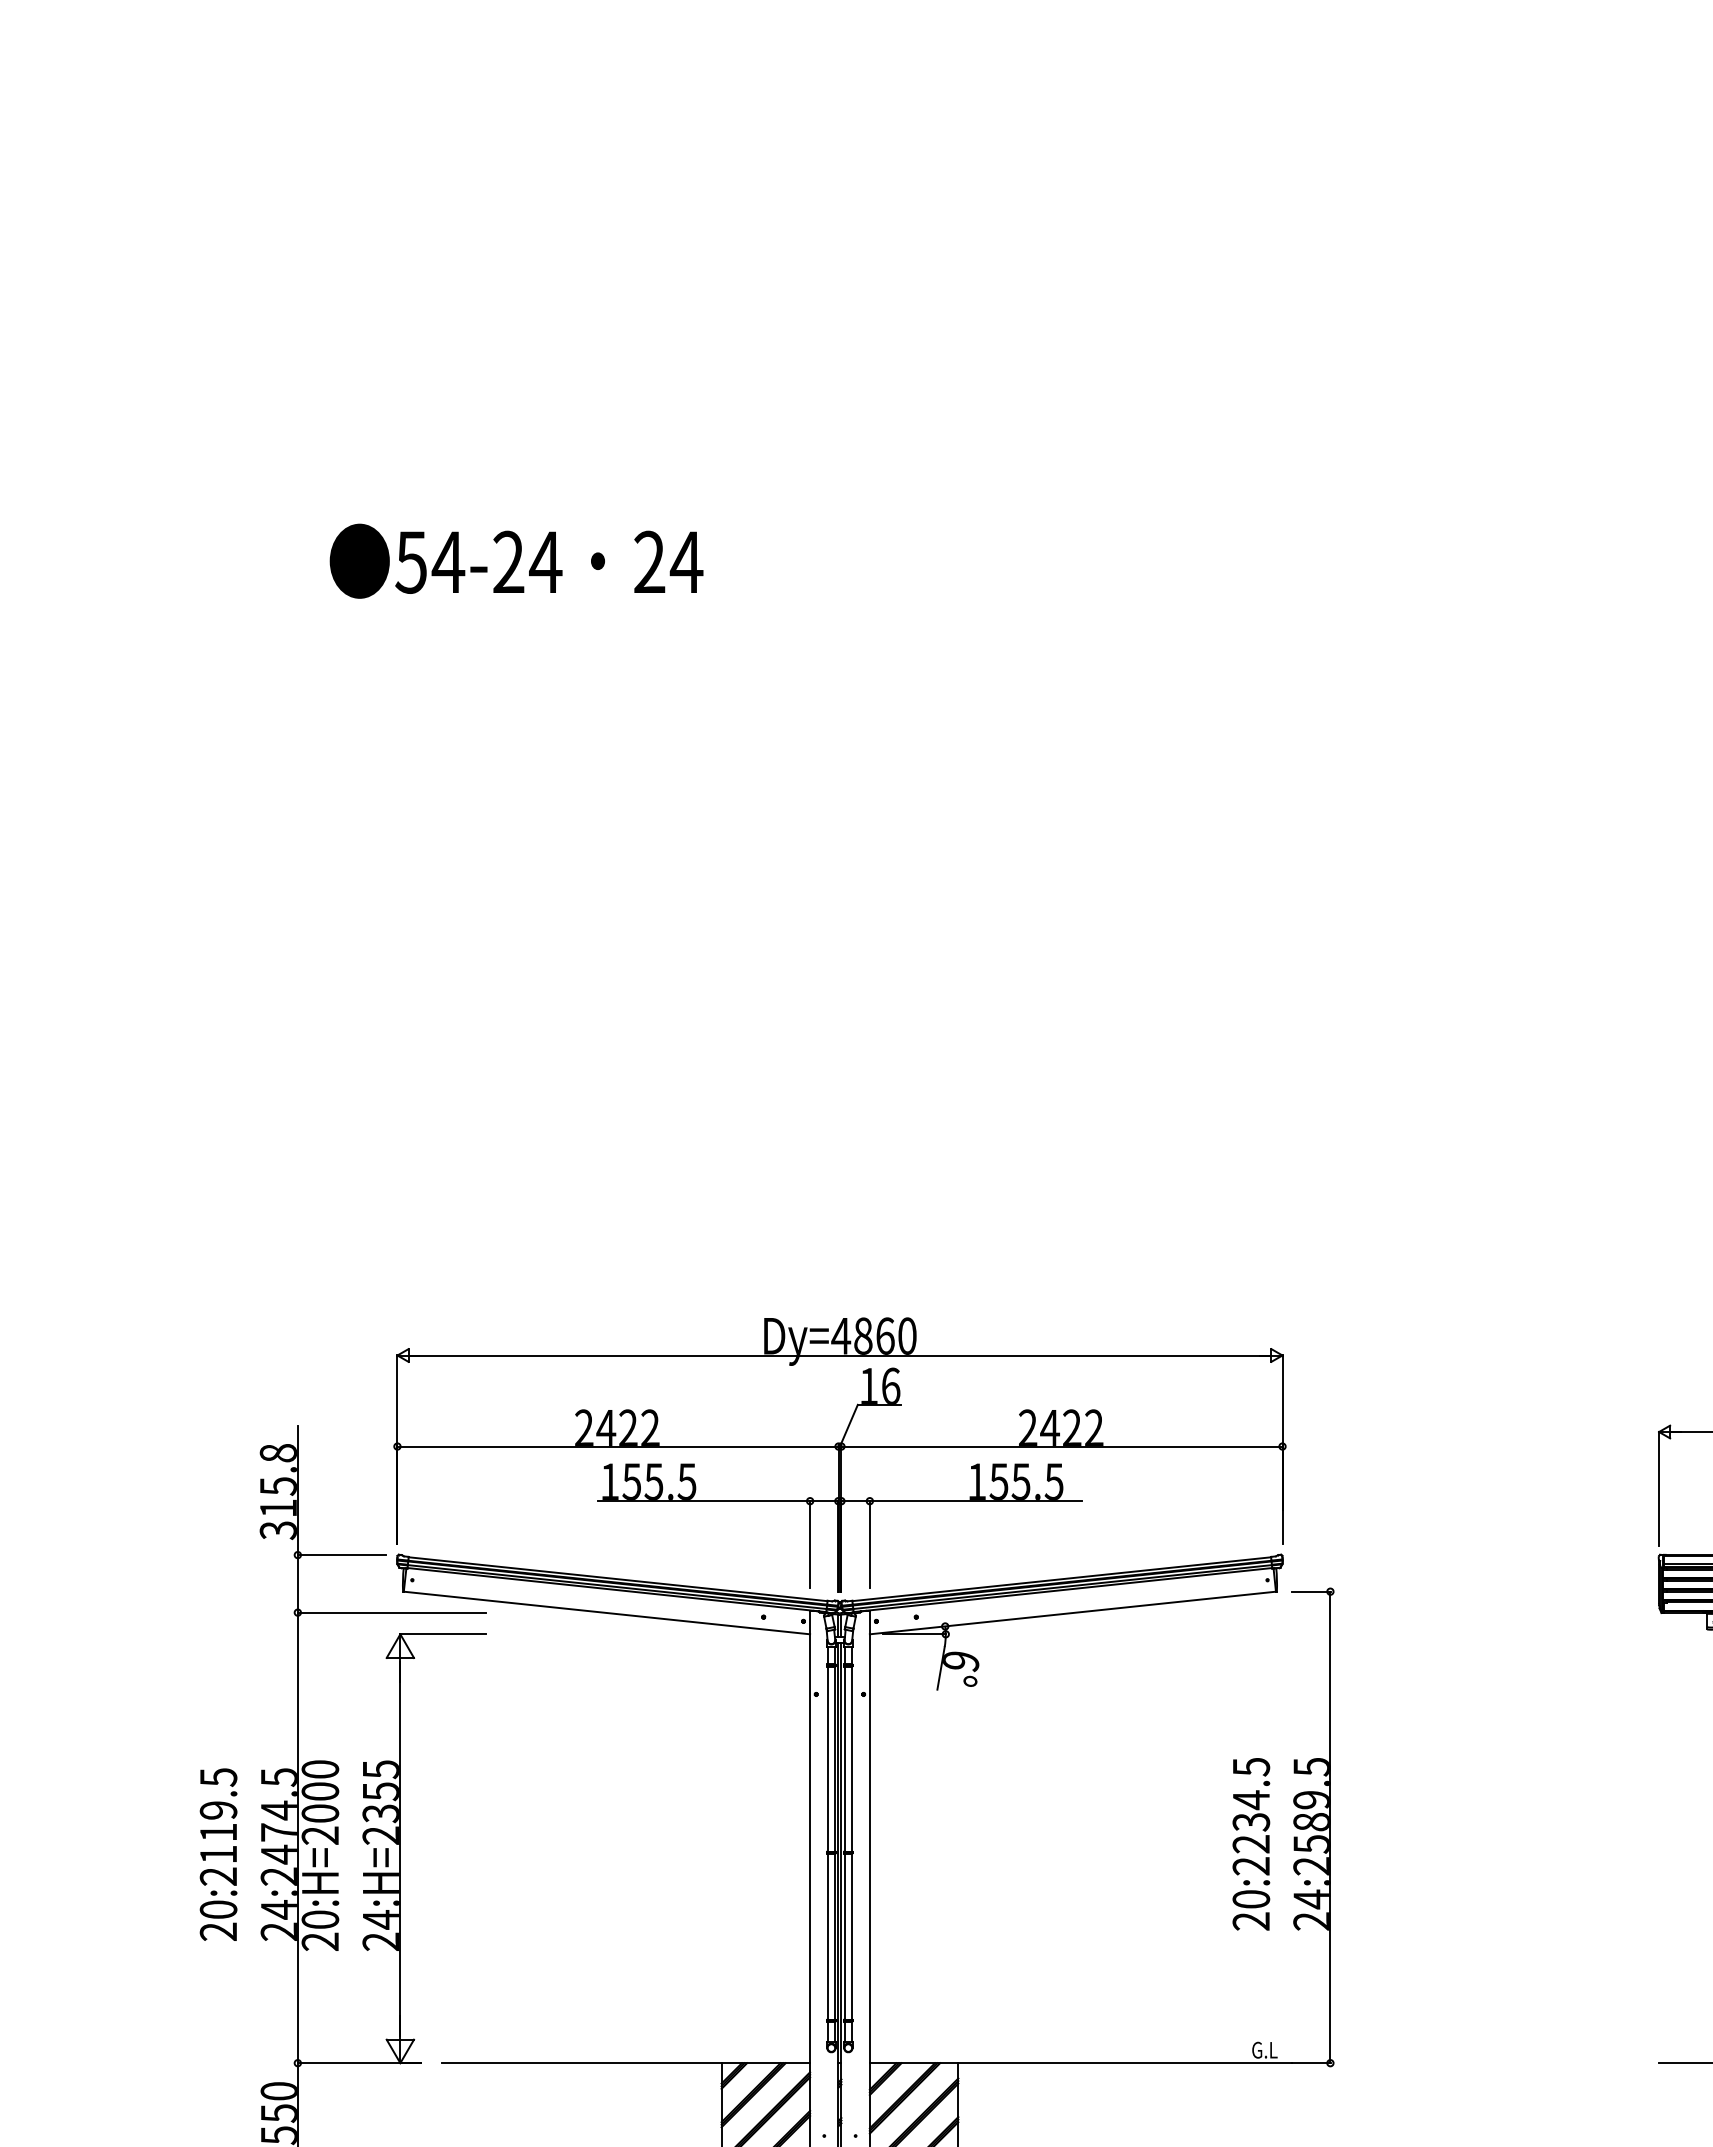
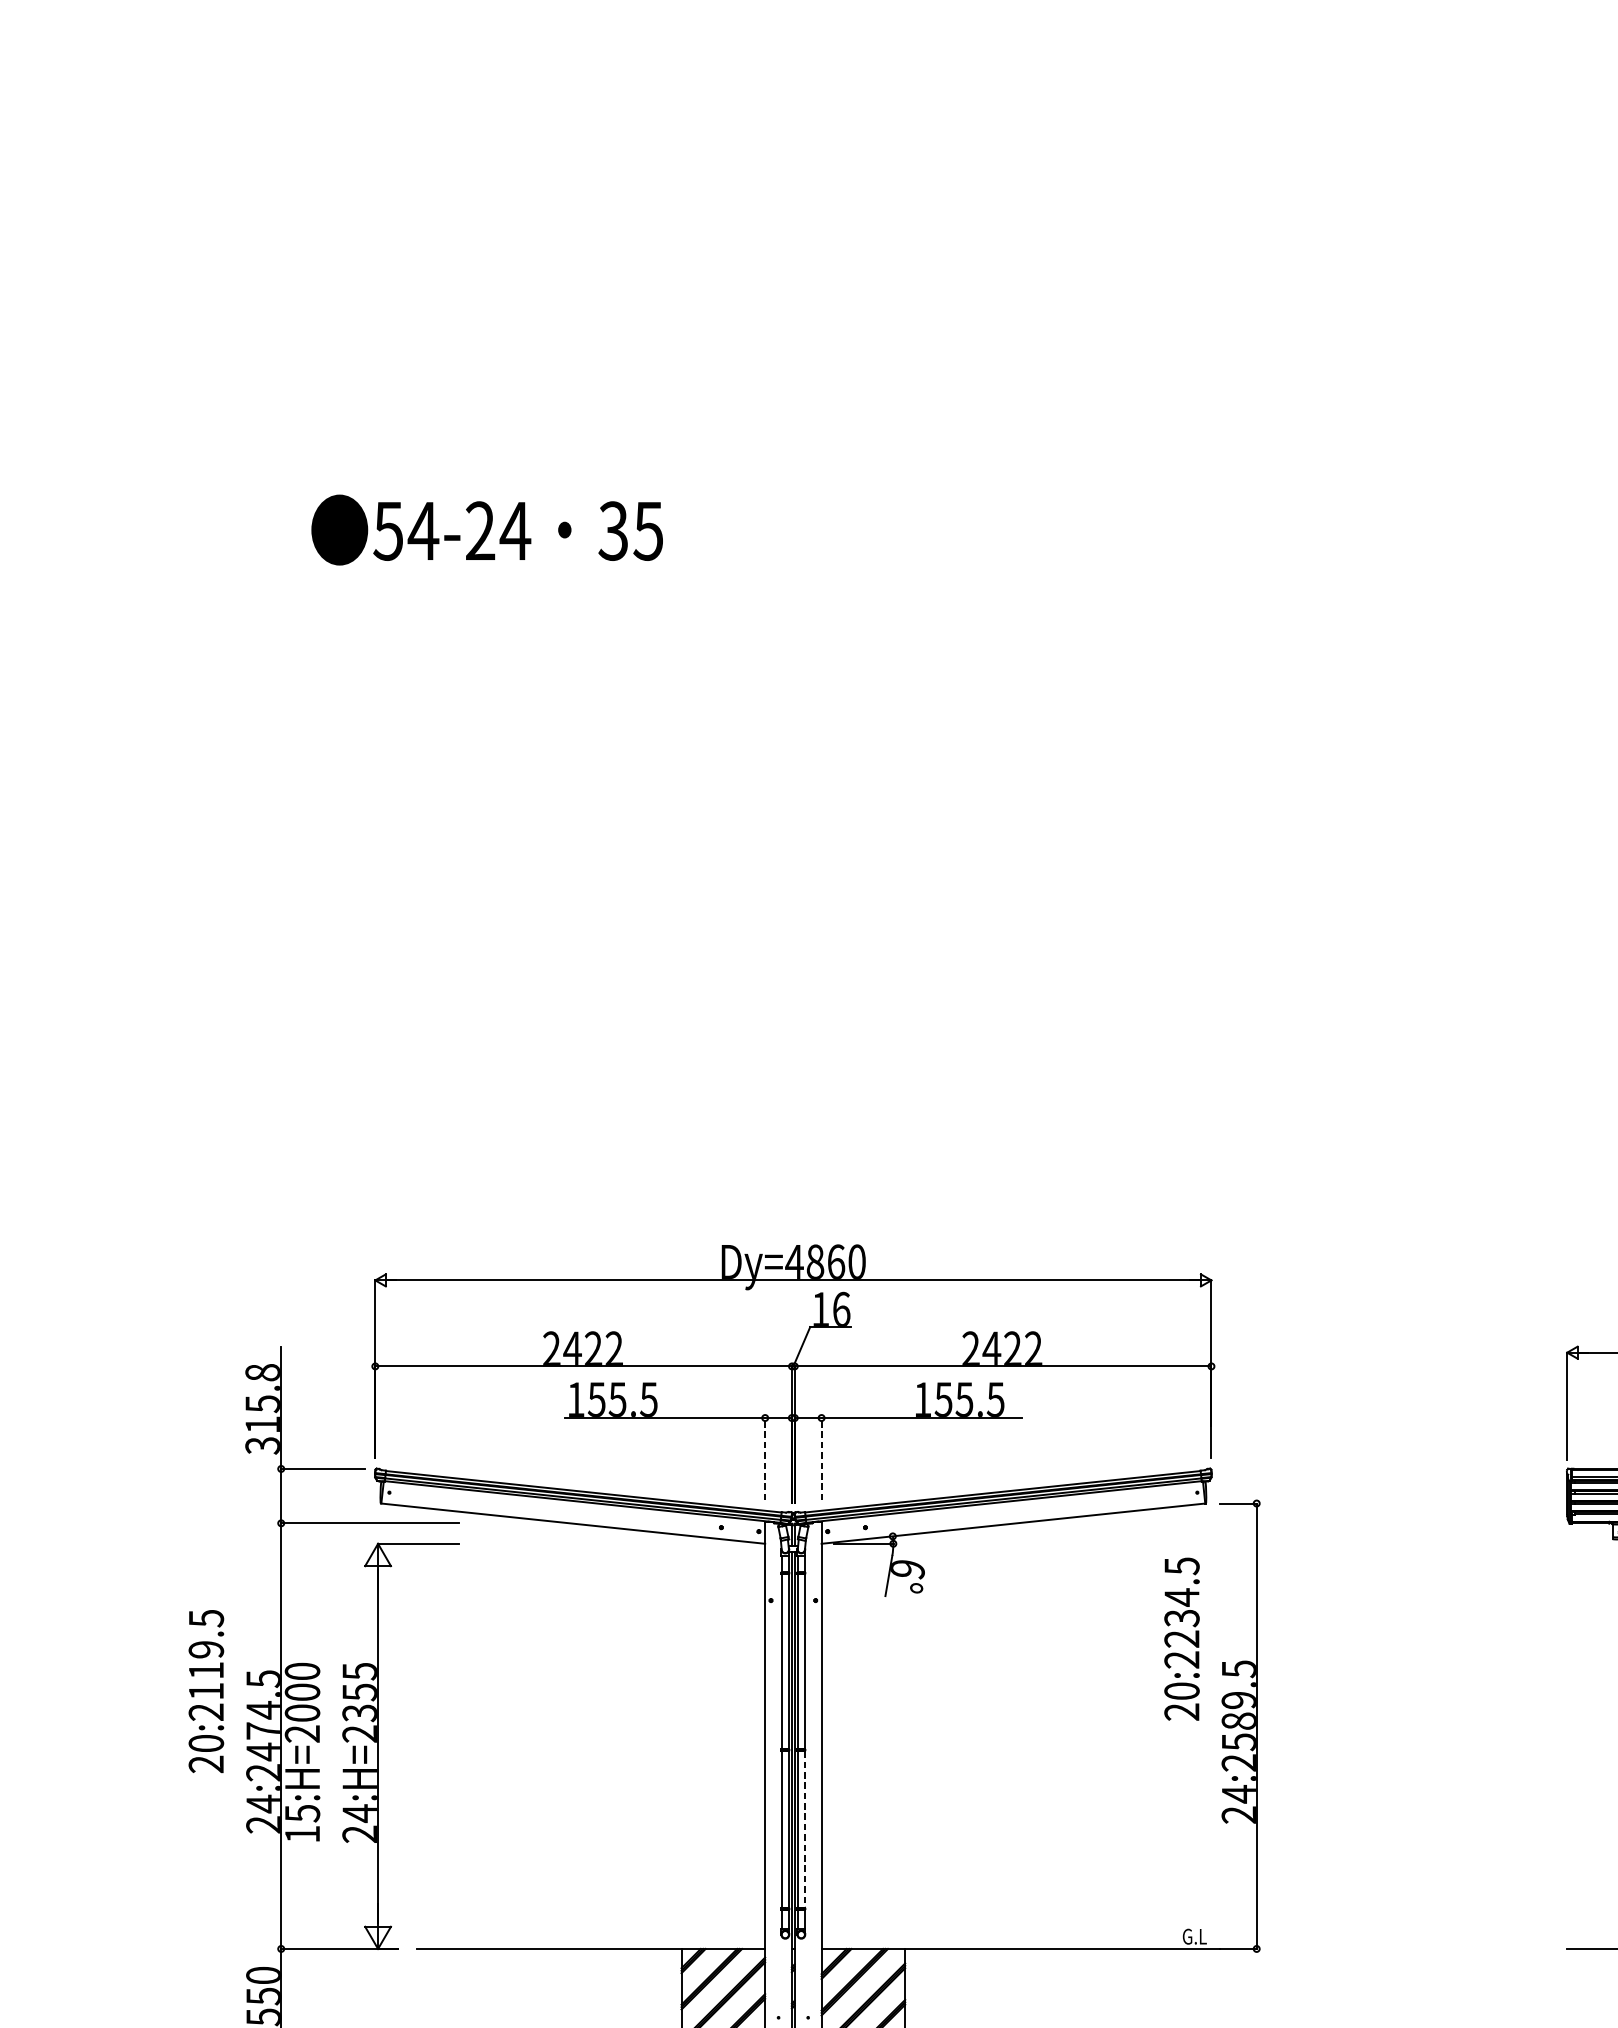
text: (668, 562) -> (631, 531), 24 -> 35
line: (810, 1544) -> (765, 1458), solid -> dashed
line: (869, 1544) -> (821, 1458), solid -> dashed
text: (1251, 1844) -> (1182, 1639), moved
text: (218, 1854) -> (206, 1691), moved
text: (320, 1930) -> (302, 1823), 20:H=2000 -> 15:H=2000
line: (852, 1936) -> (805, 1829), solid -> dashed

